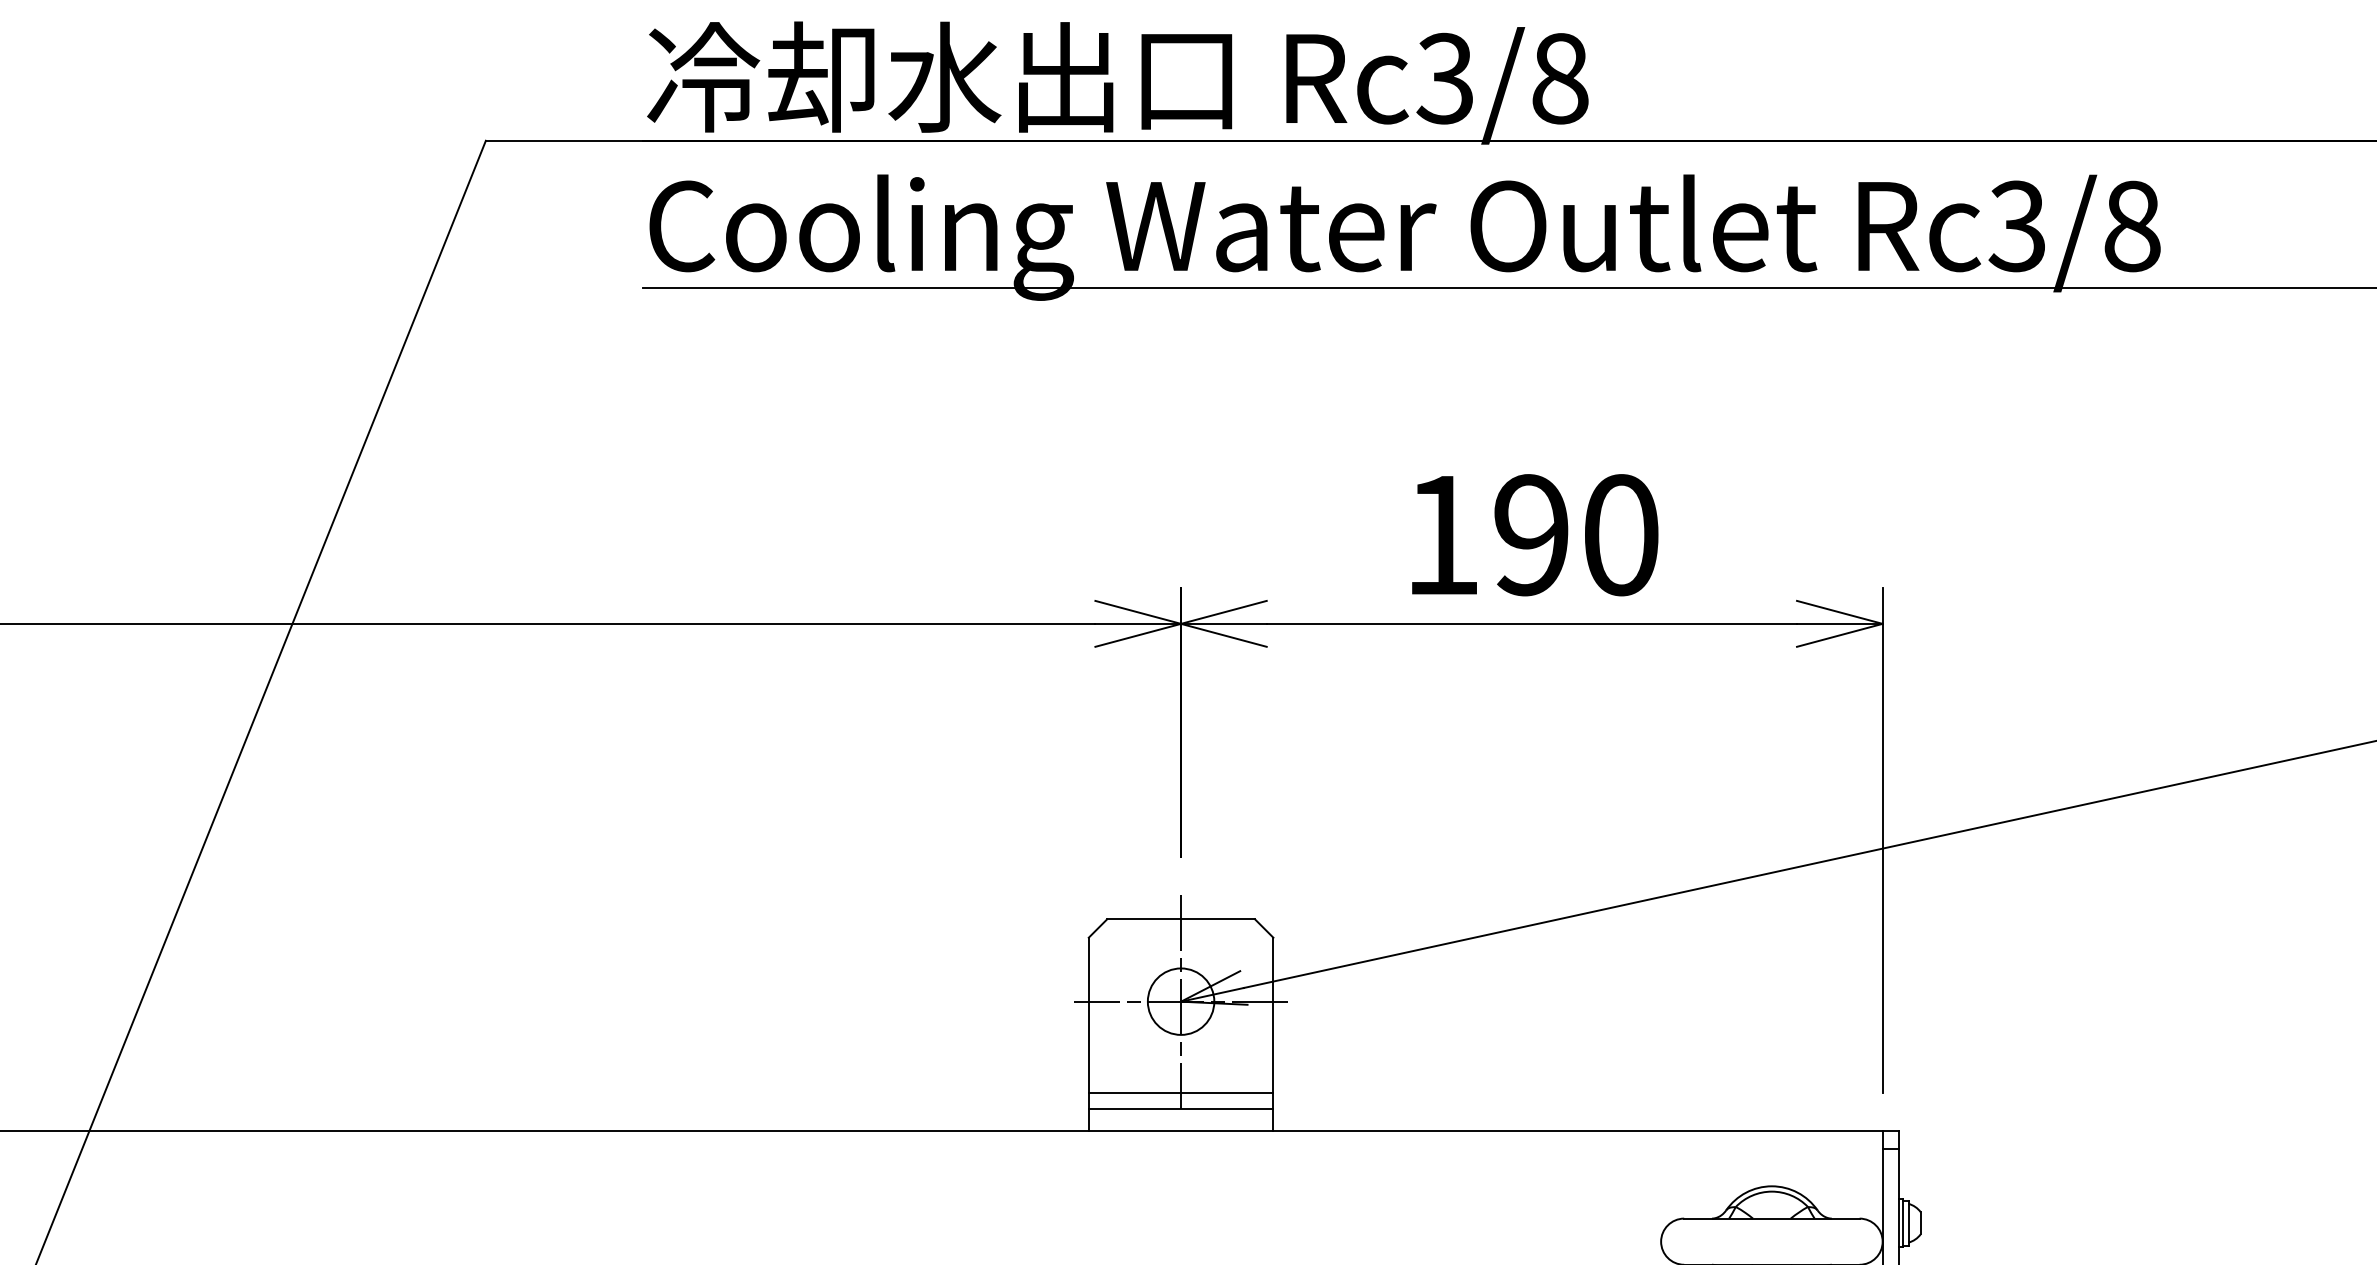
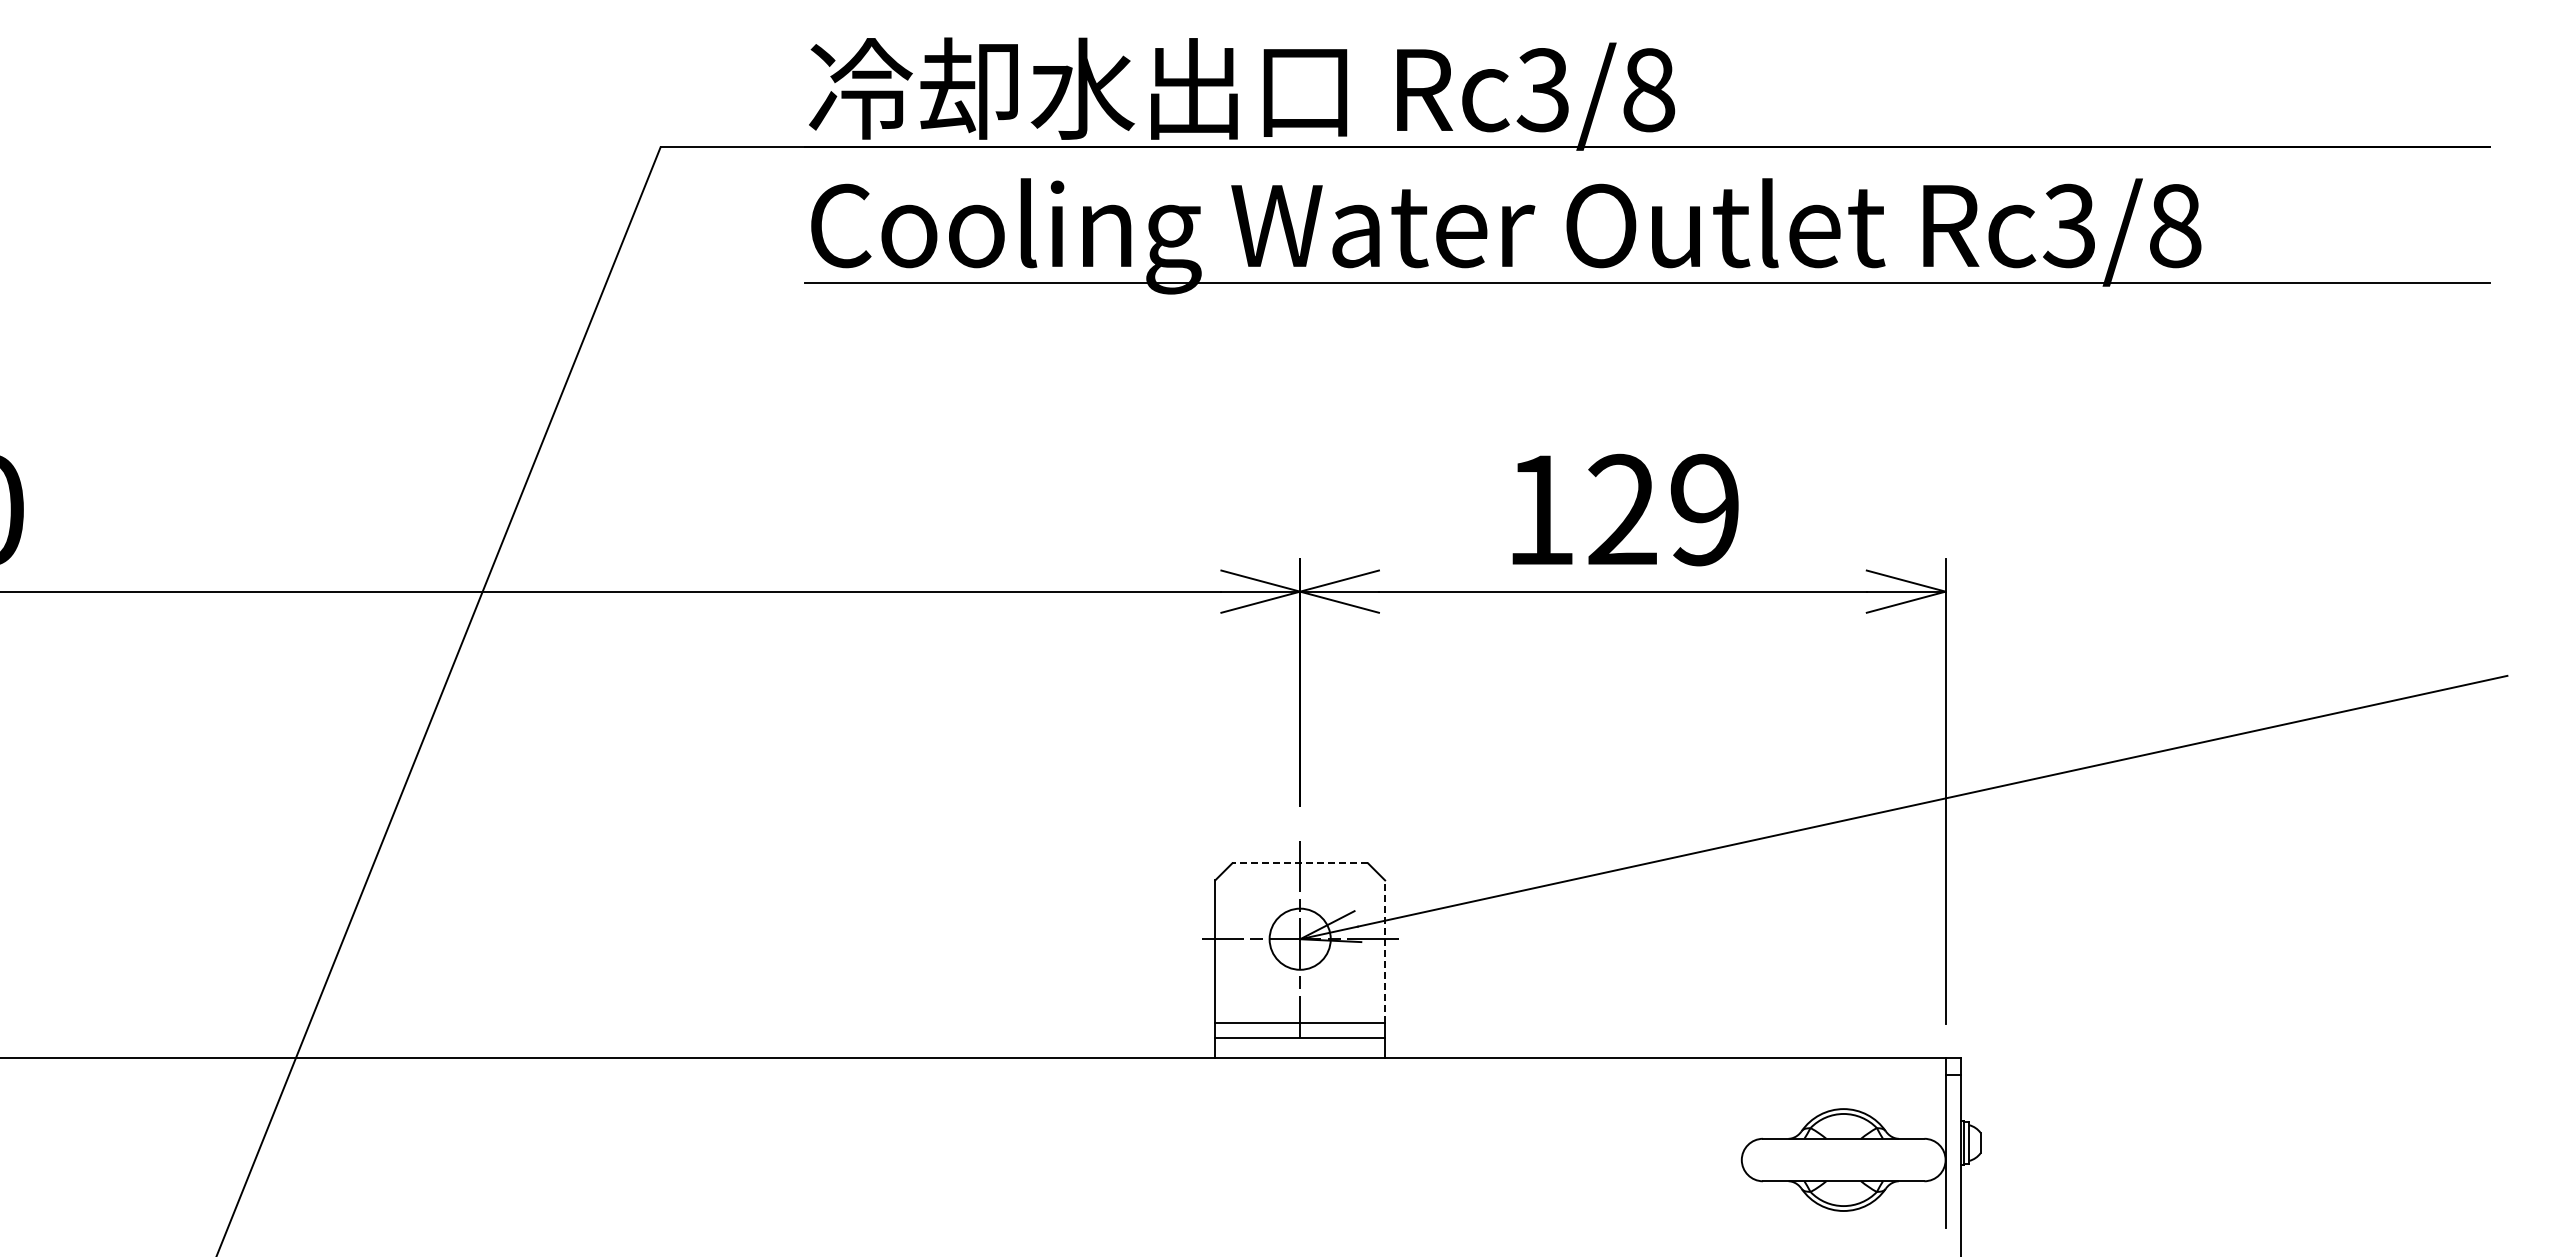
text: (1576, 534) -> (1663, 509), 190 -> 129
line: (1181, 919) -> (1300, 863), solid -> dashed
line: (1273, 1015) -> (1385, 951), solid -> dashed

